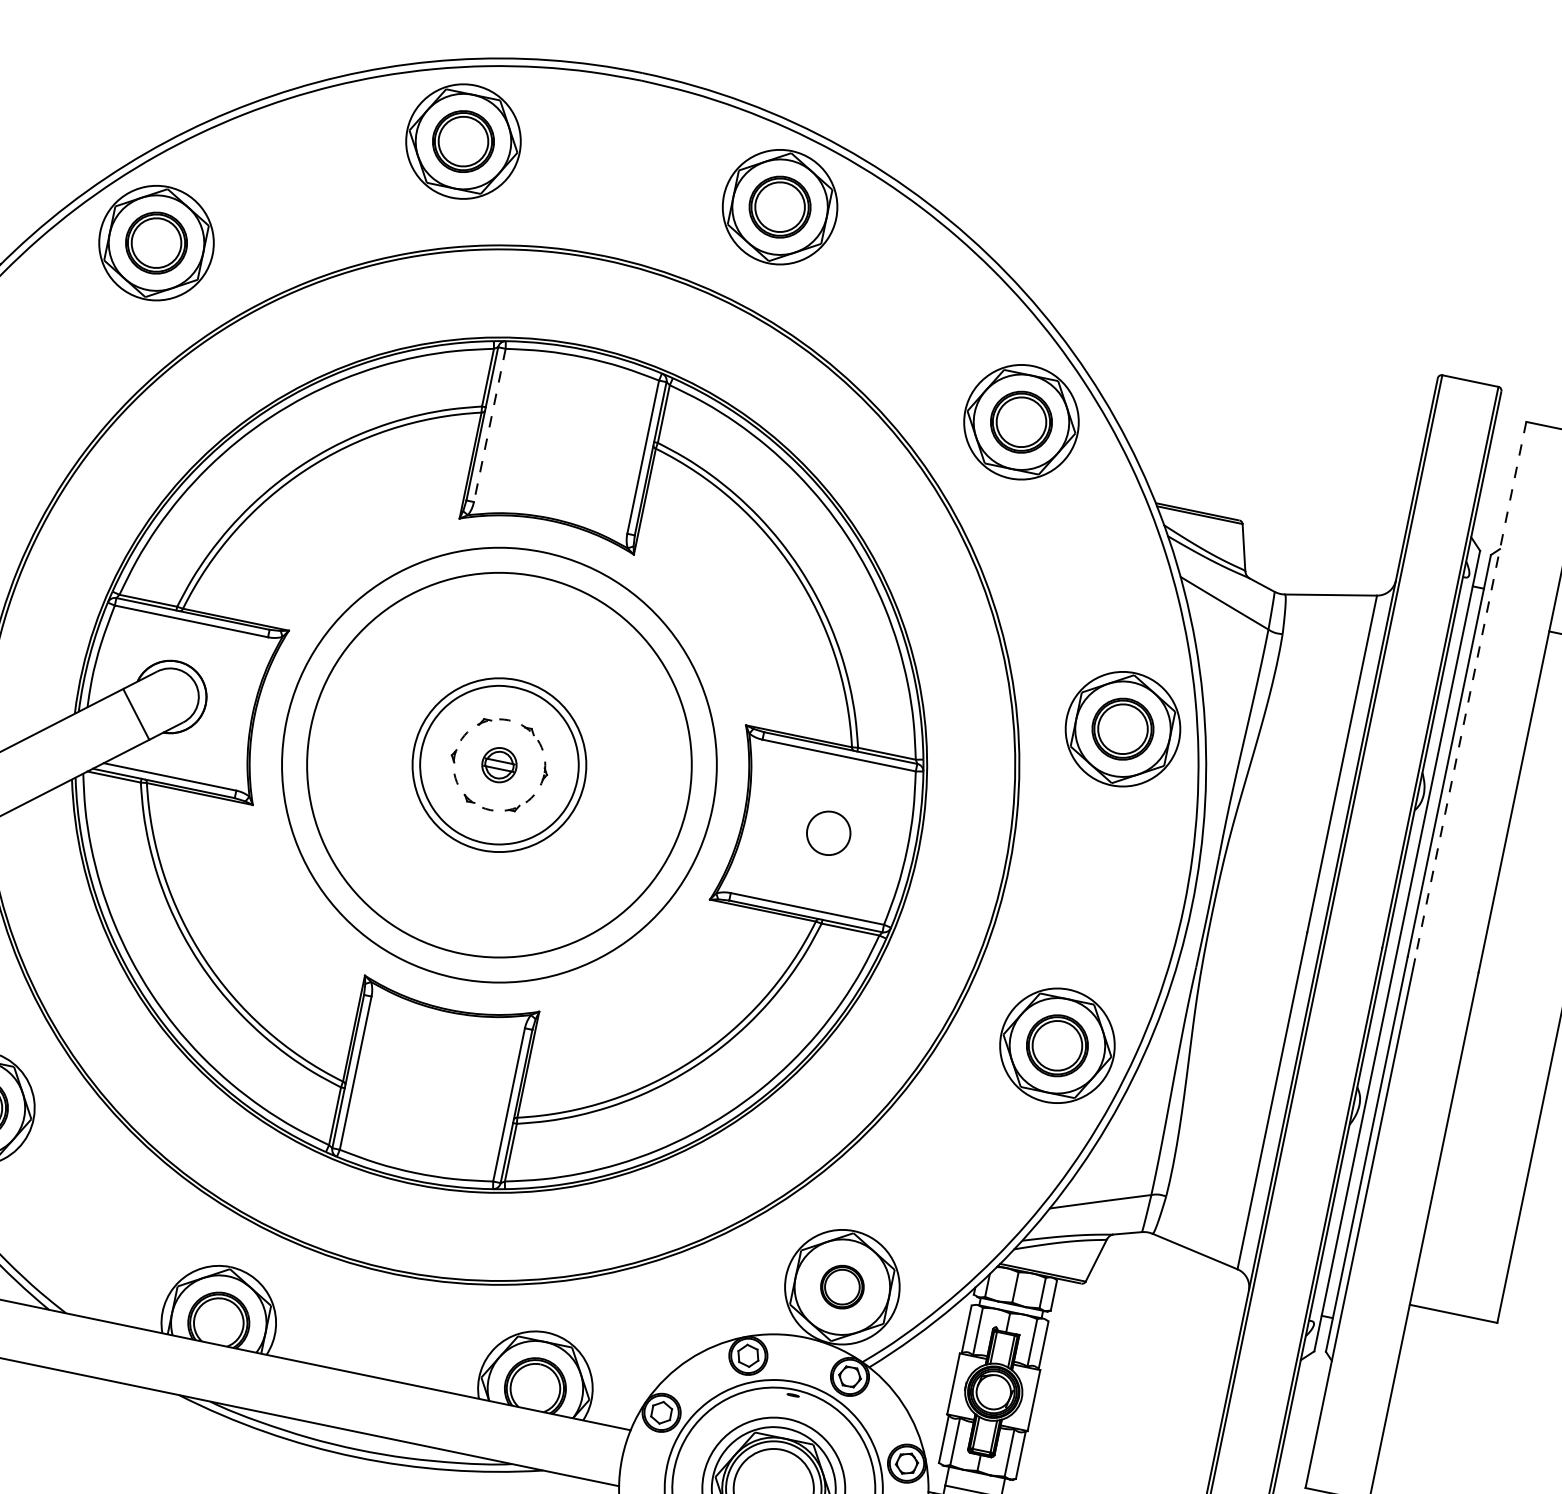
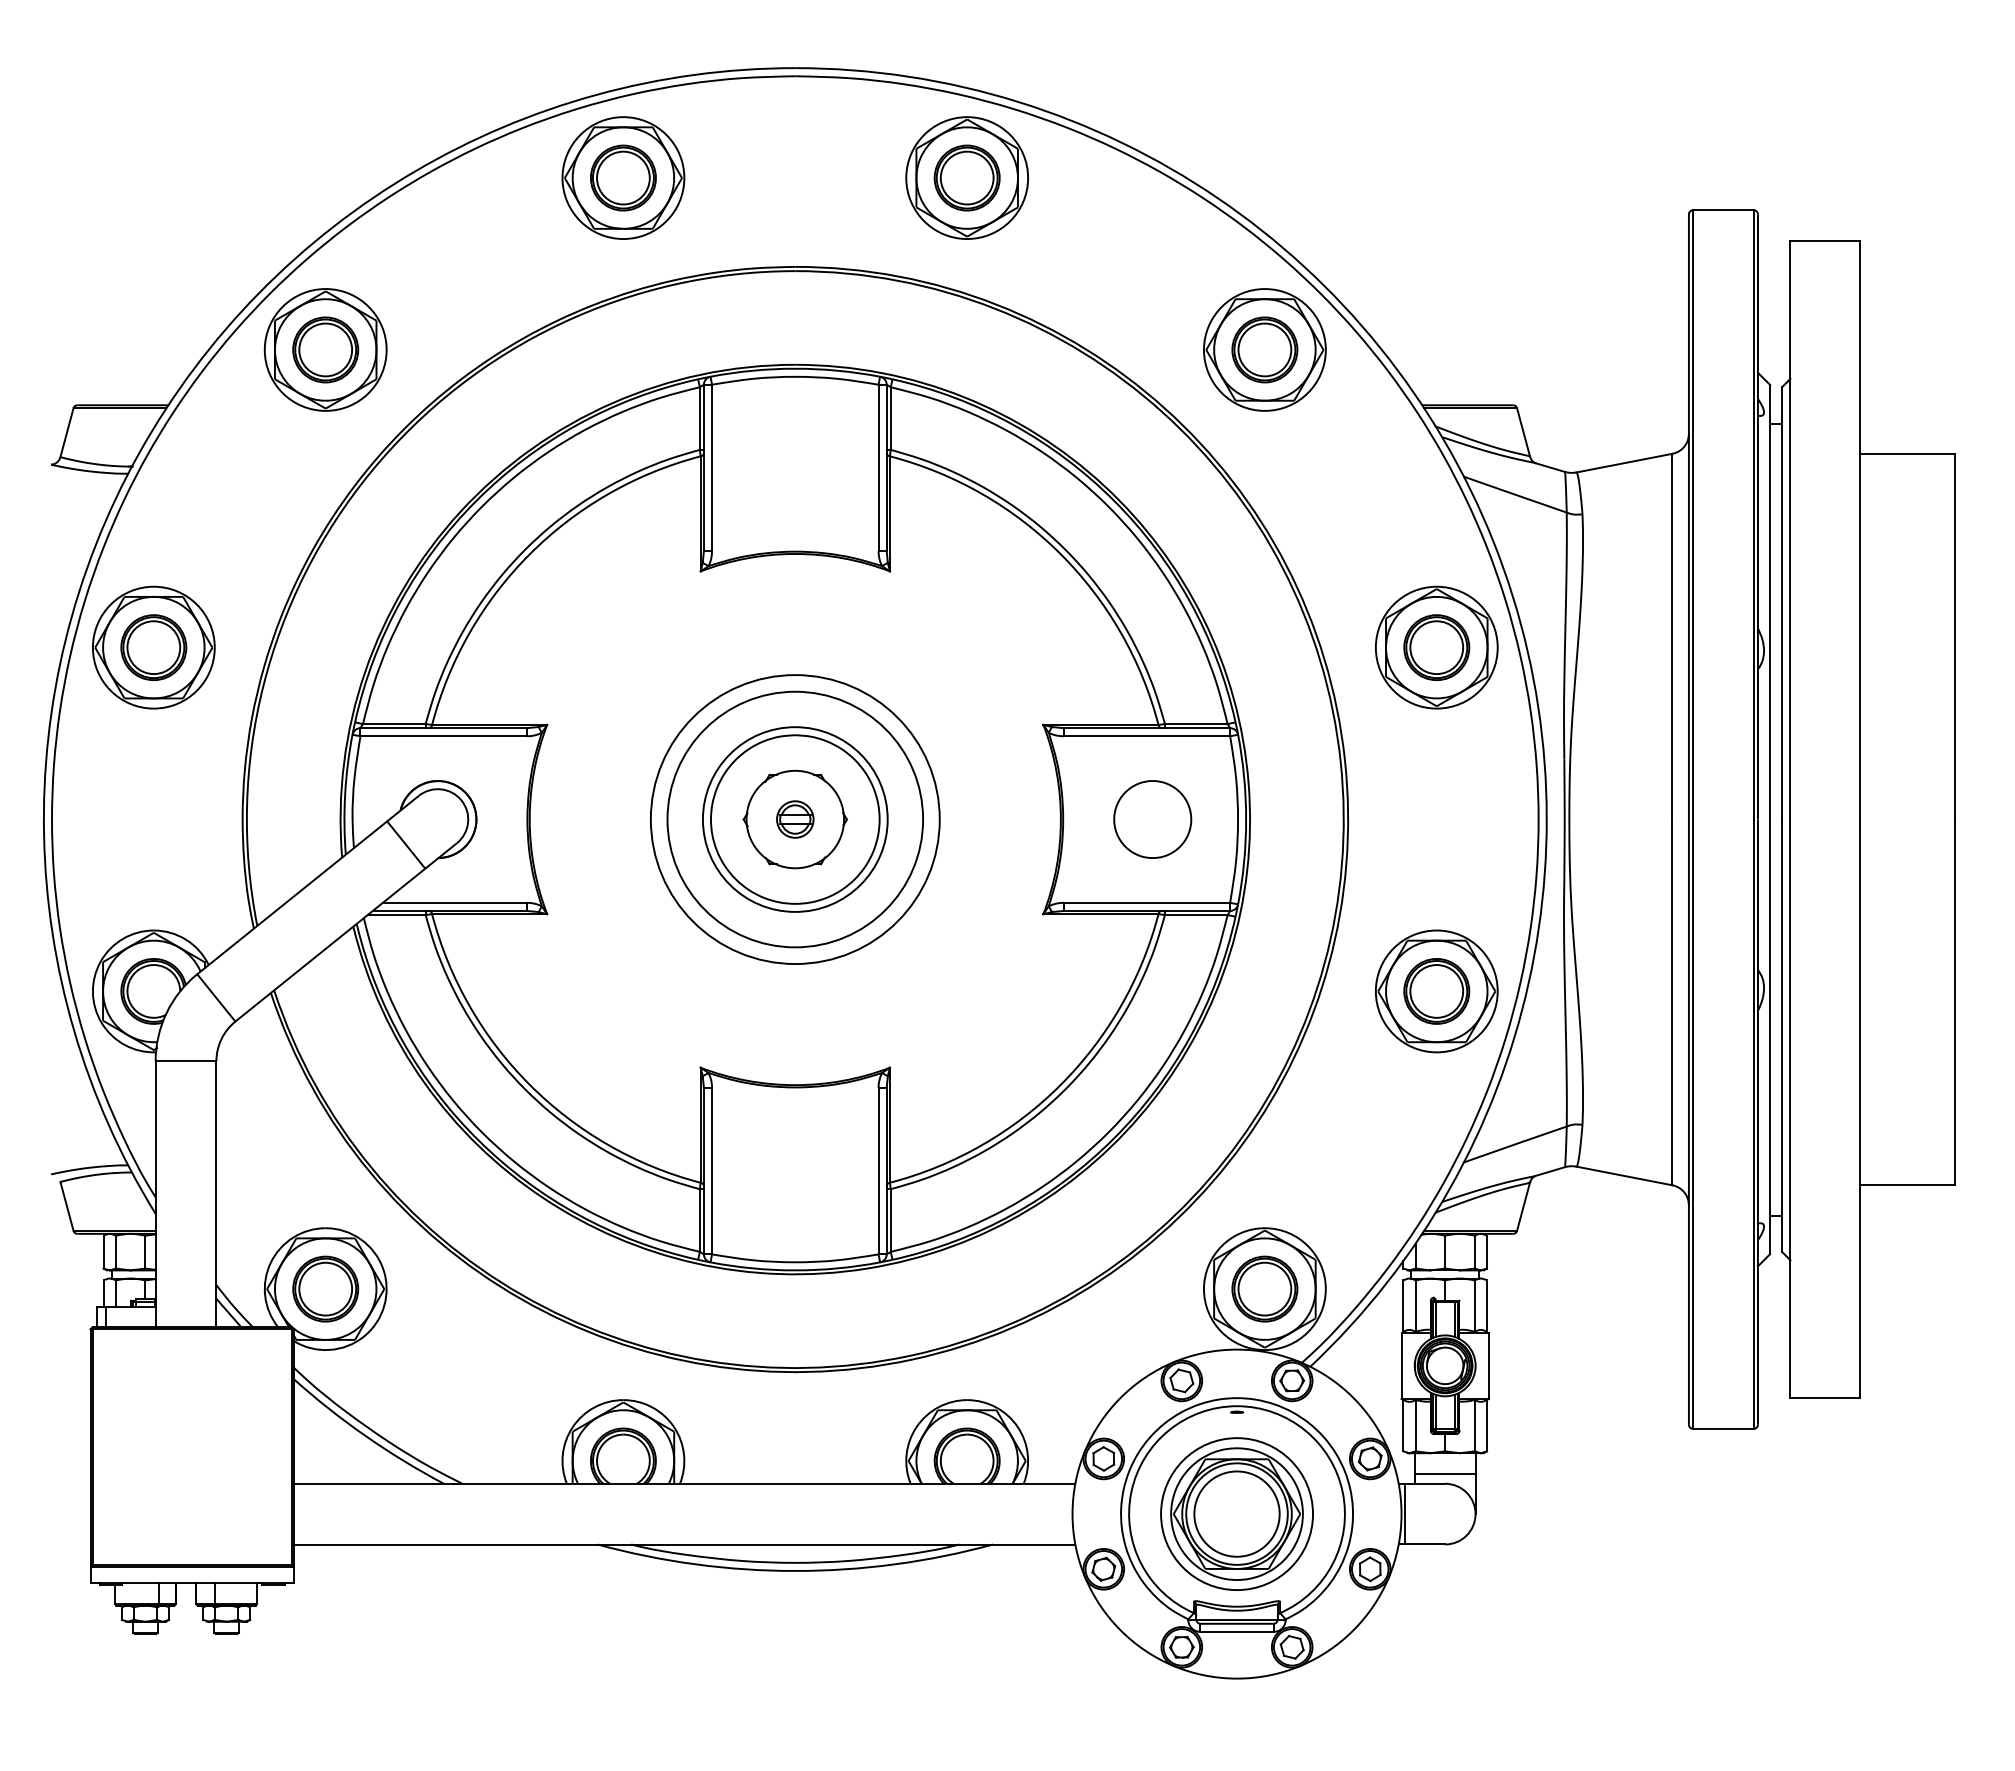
line: (490, 426) -> (712, 468), dashed -> solid
line: (1470, 690) -> (1790, 532), dashed -> solid
circle: (498, 764) -> (794, 819), size x0.62
circle: (499, 765) -> (795, 819), dashed -> solid
circle: (499, 765) -> (795, 819), size x0.62
part: (828, 833) -> (1152, 819), size x1.67
part: (842, 1286) -> (1264, 1288), size x1.43

